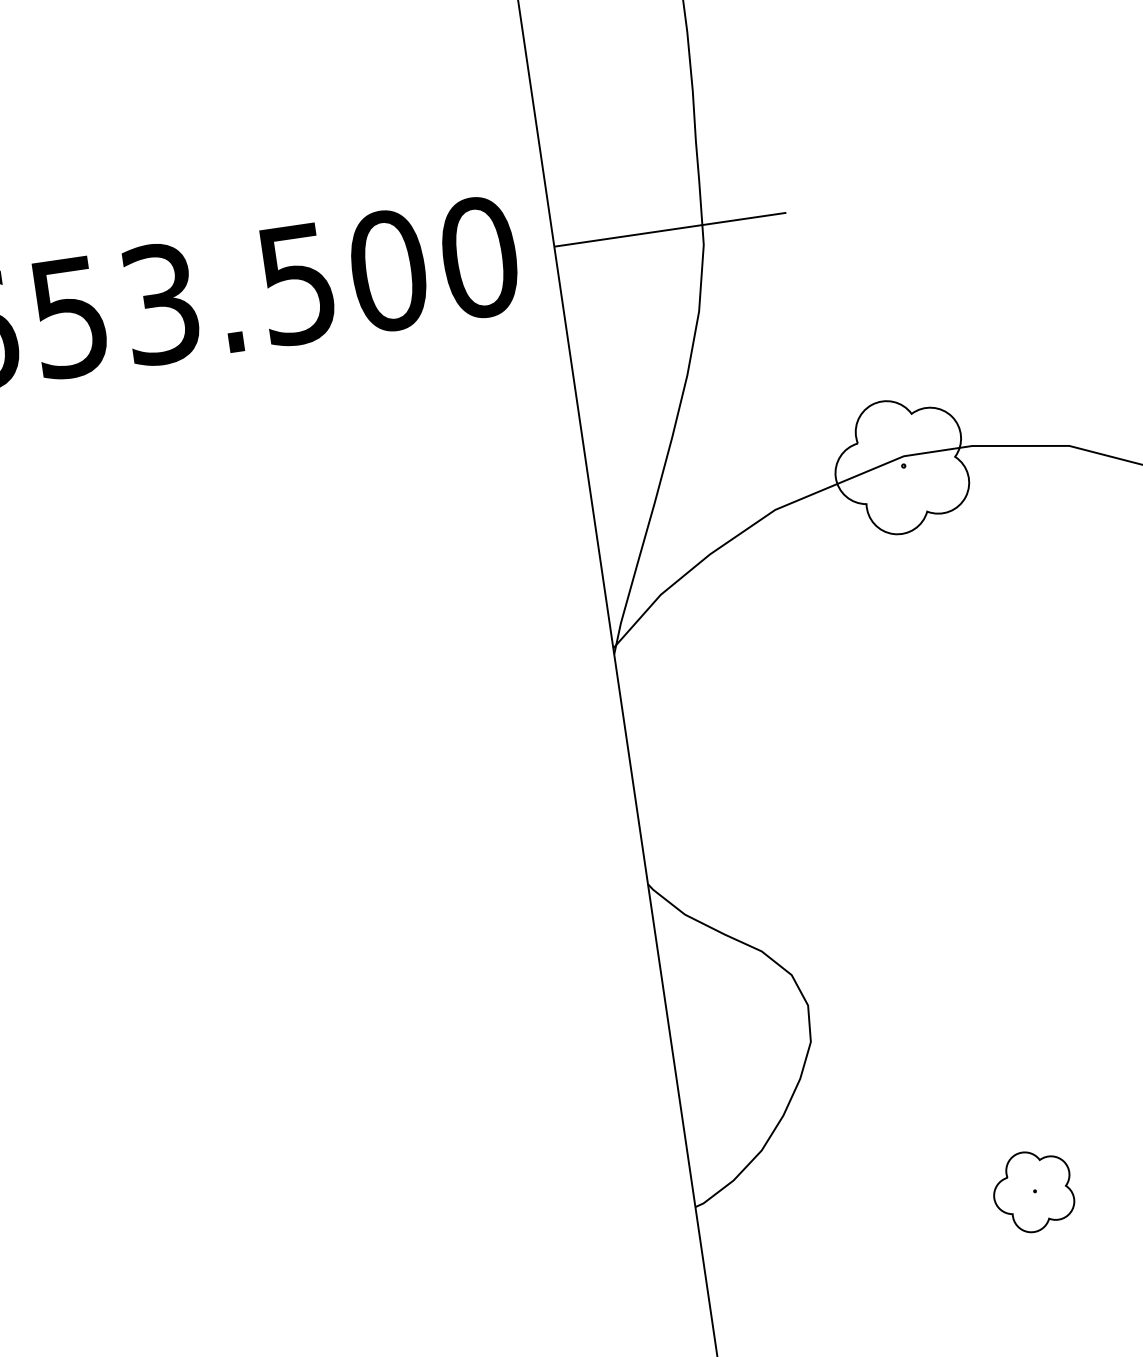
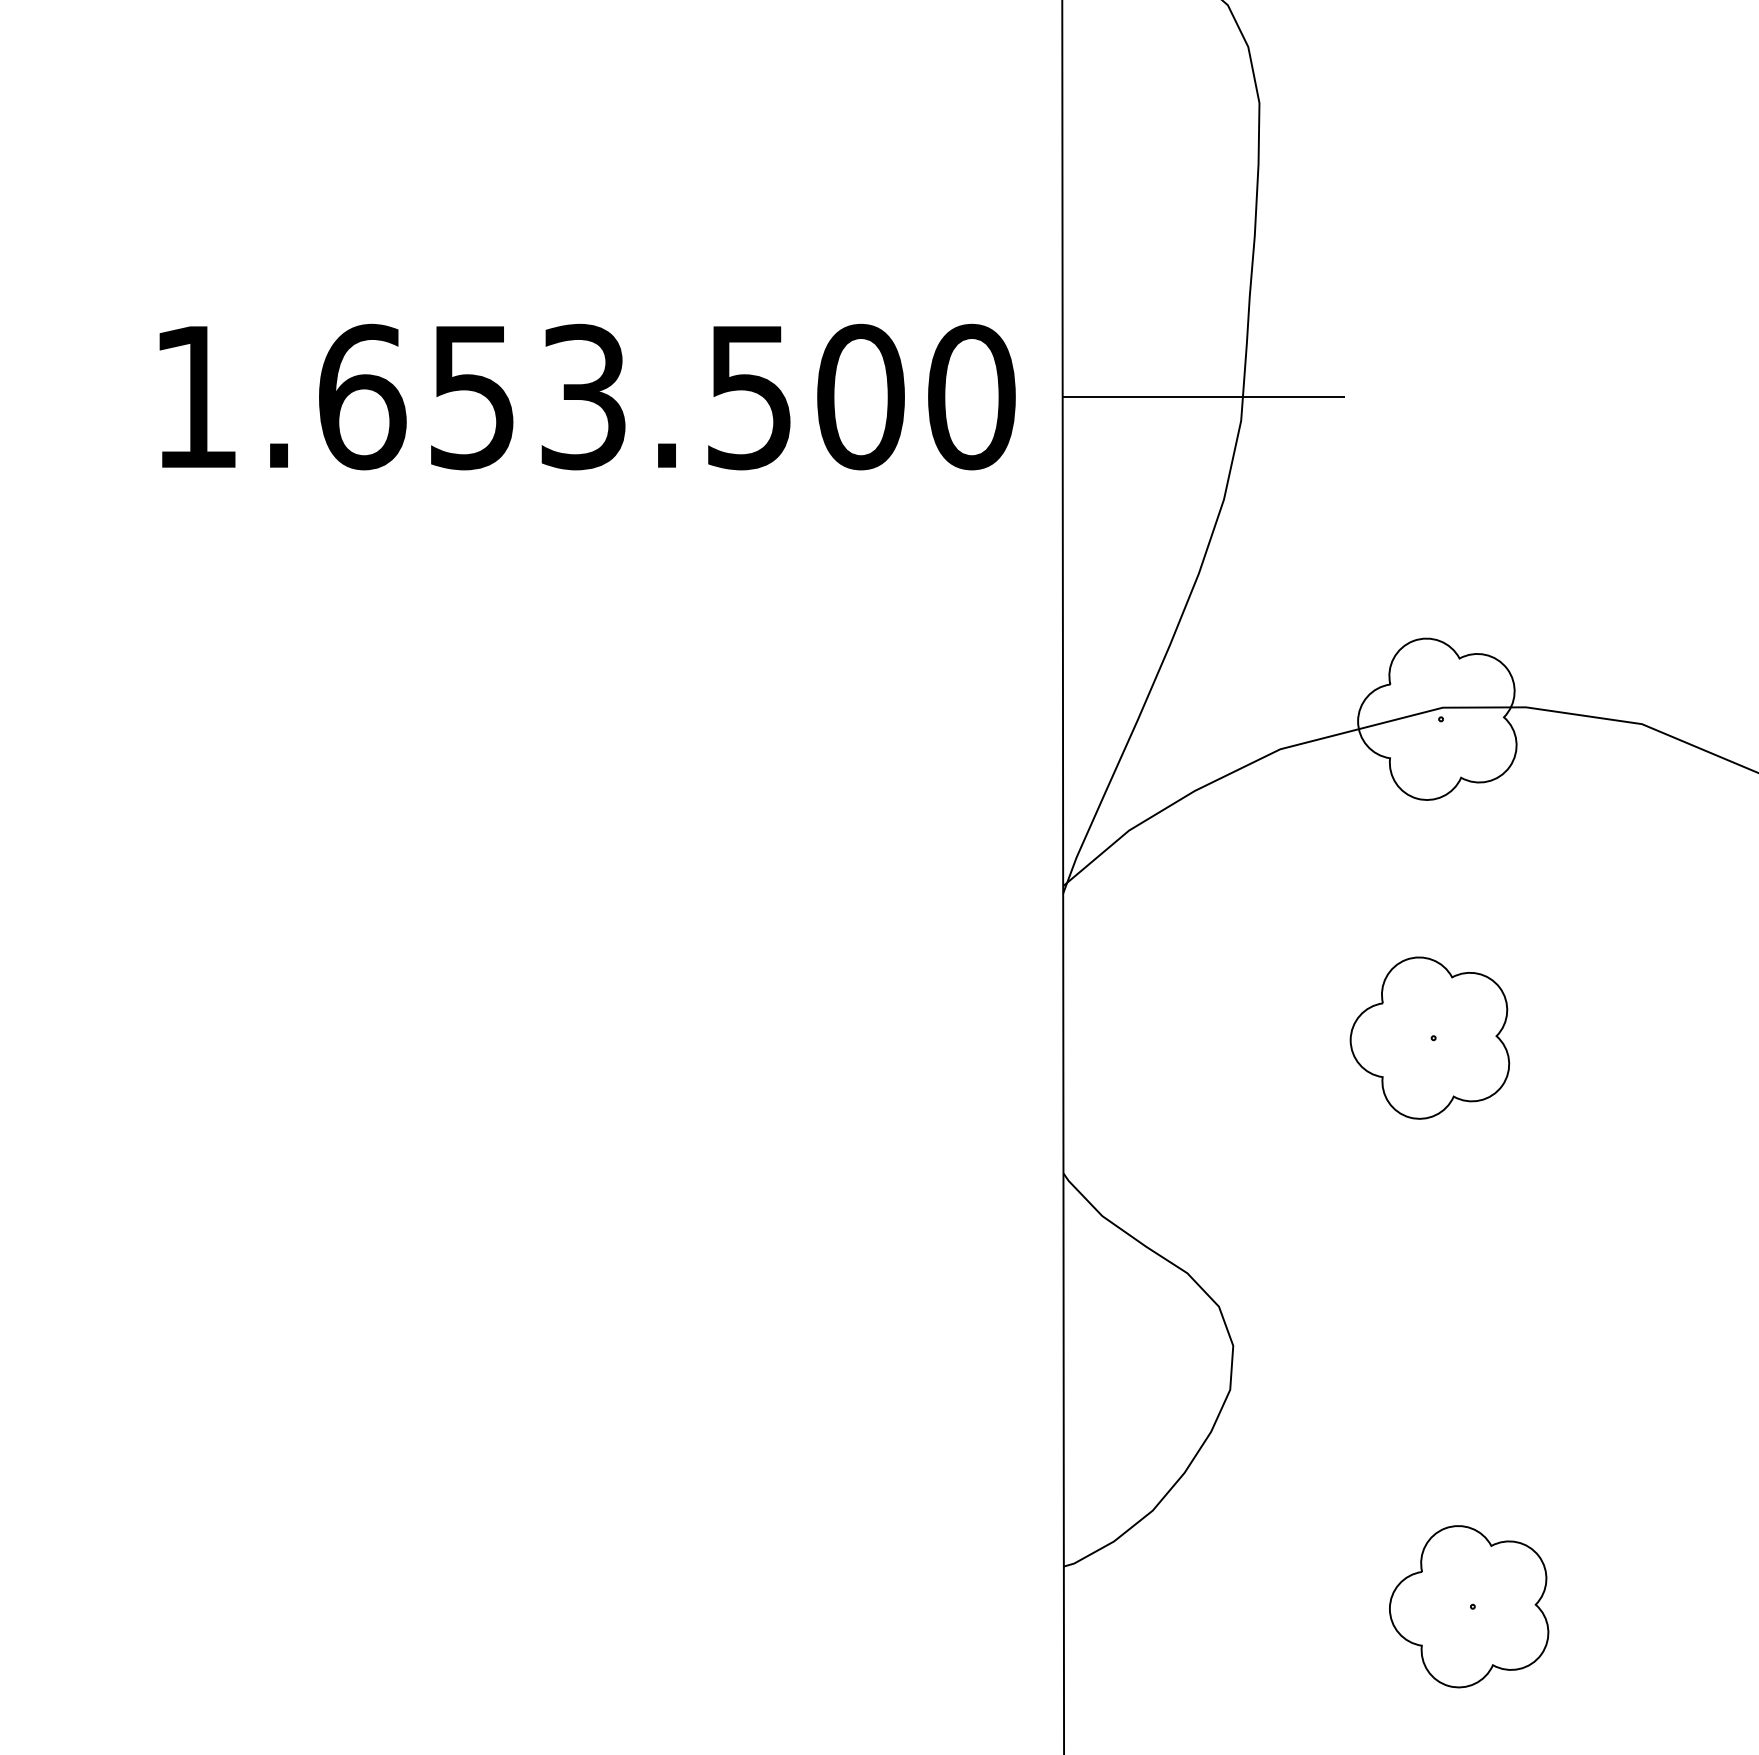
part: (932, 728) -> (1429, 1037), added
part: (1033, 1191) -> (1469, 1606), size x1.67

